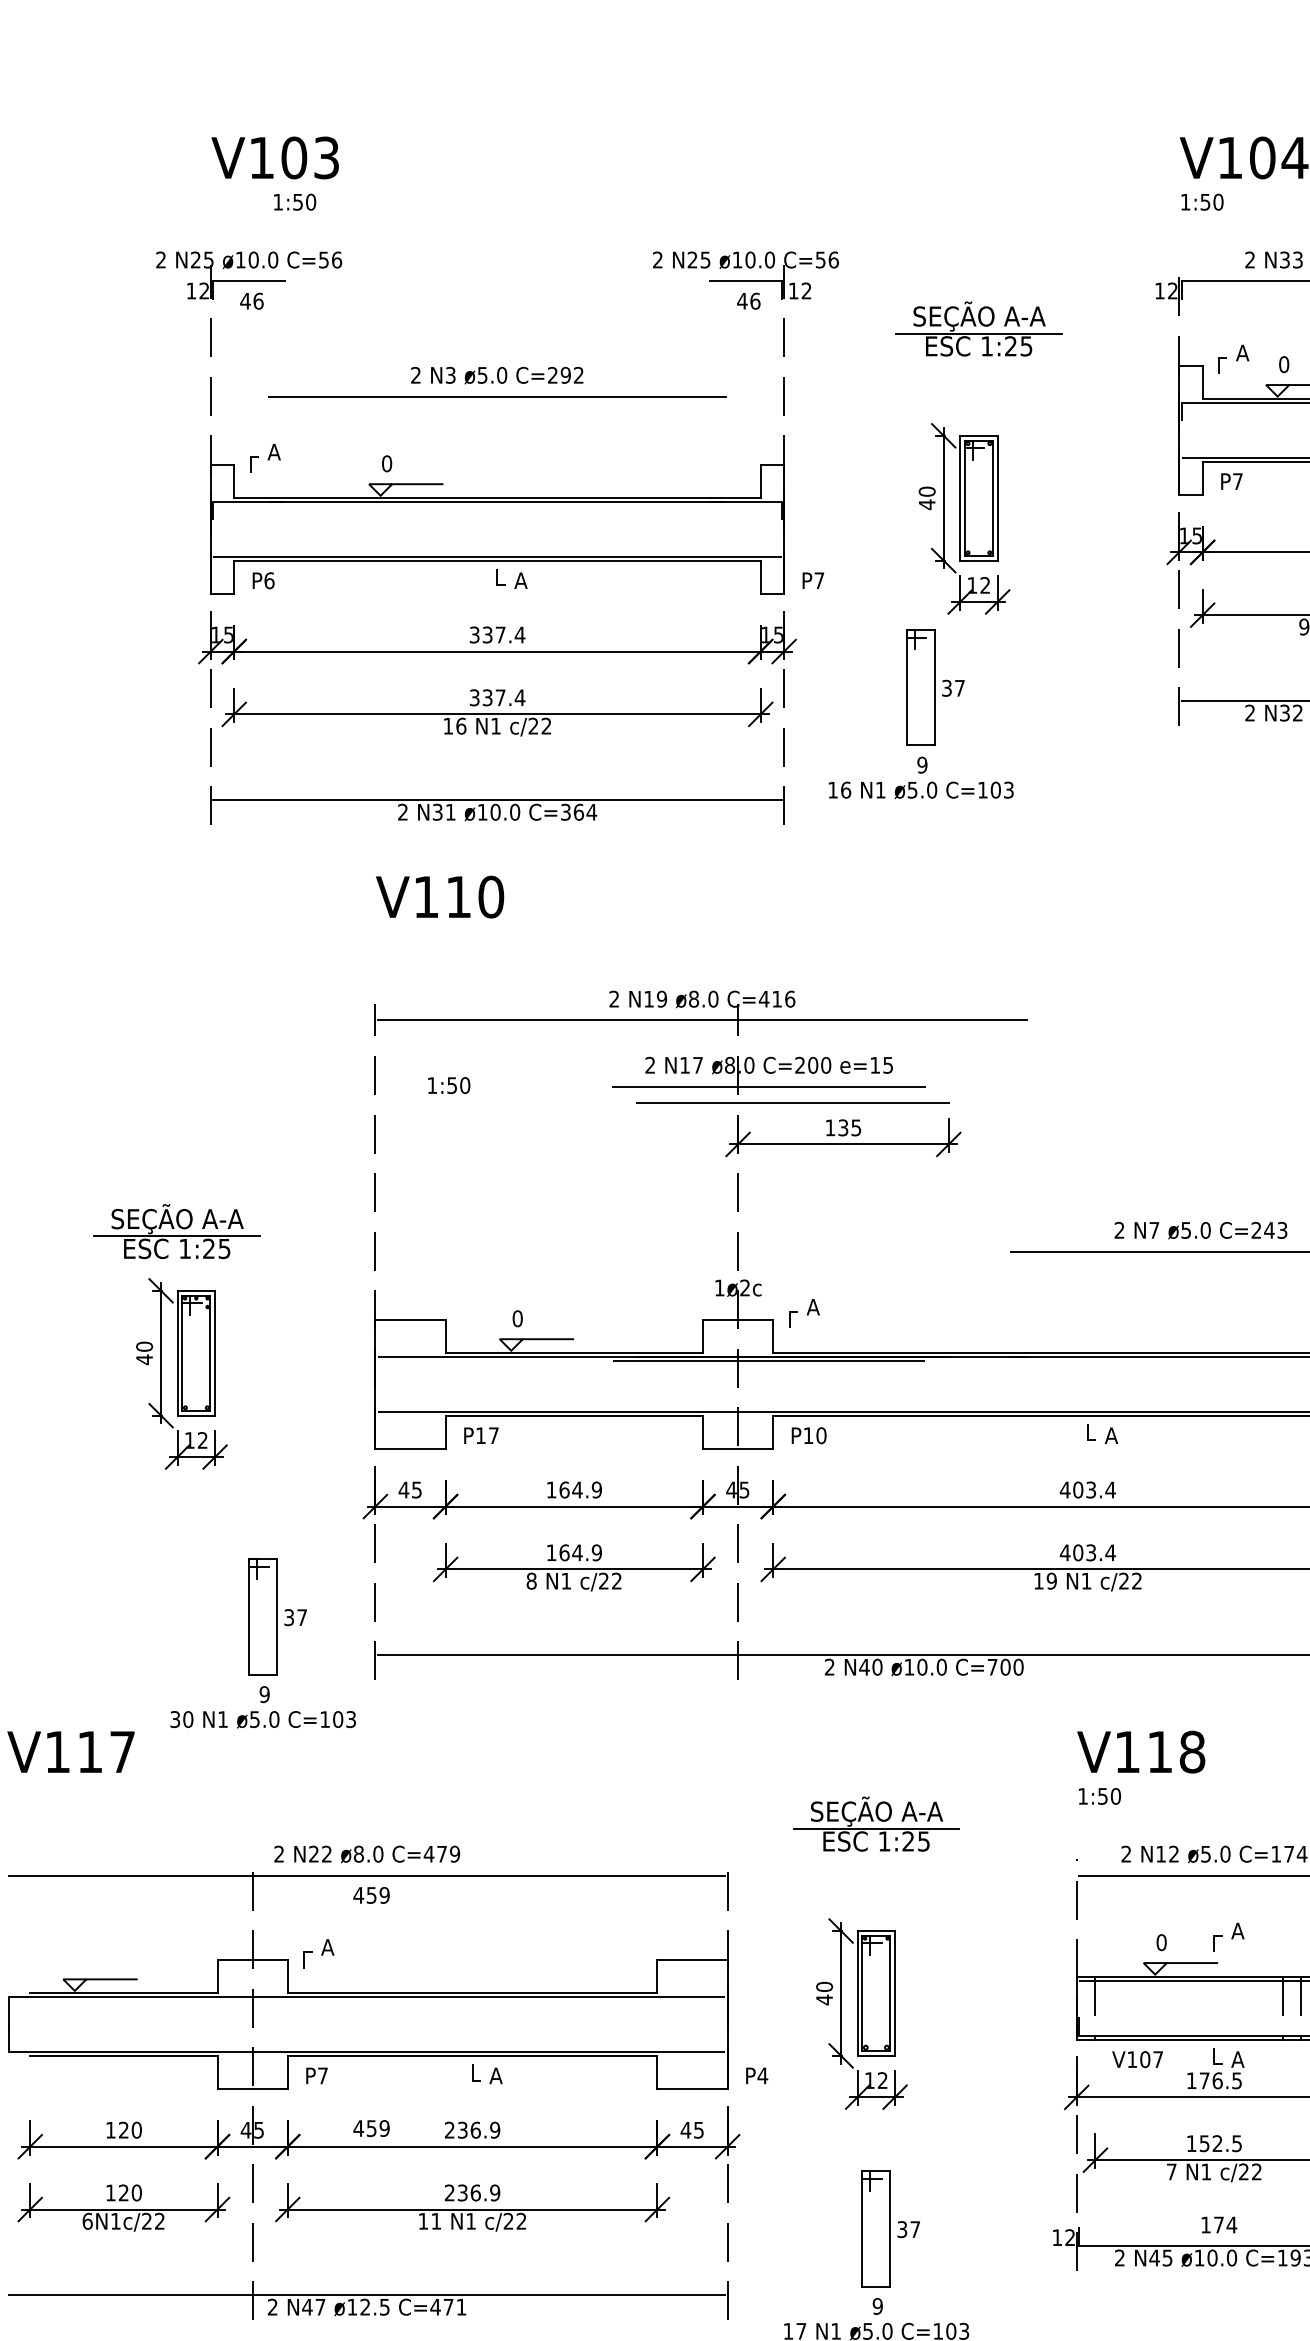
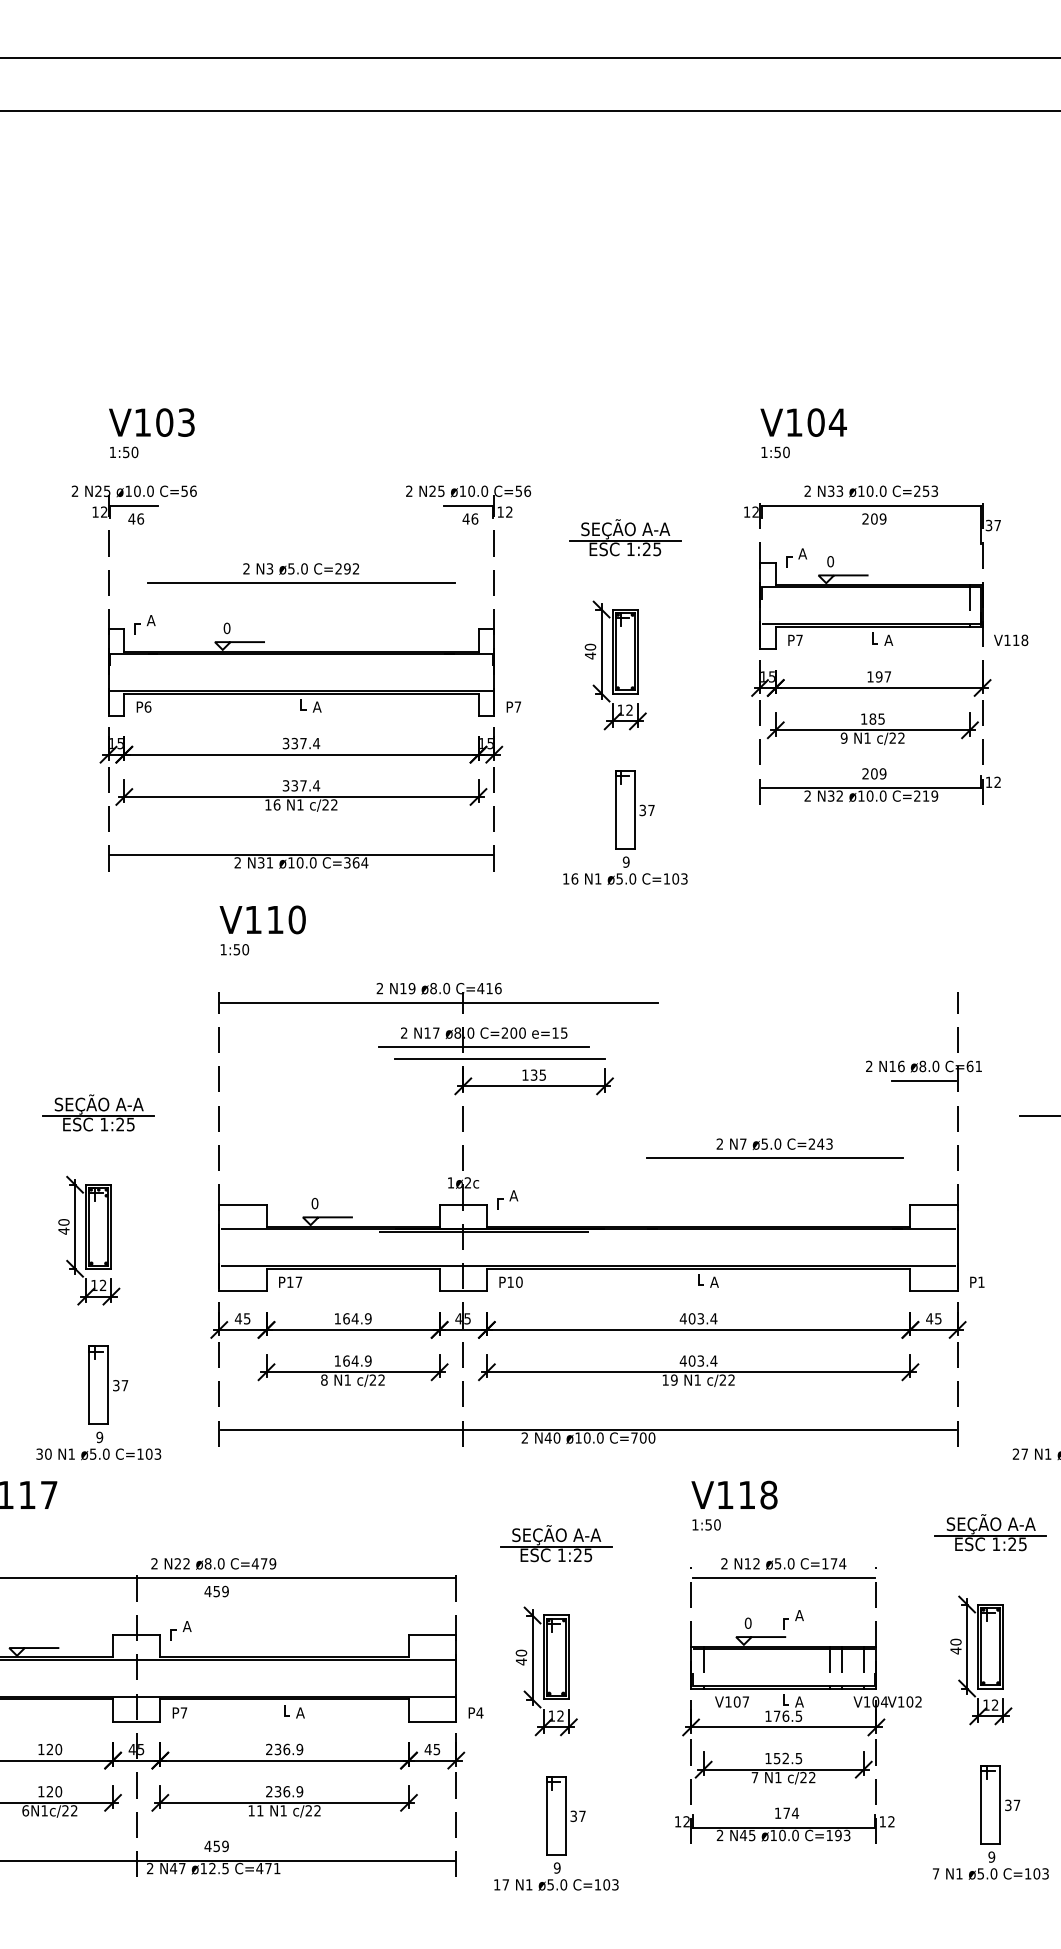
text: (295, 202) -> (124, 452), moved
part: (921, 713) -> (625, 827), moved
text: (448, 1085) -> (234, 949), moved
part: (176, 1230) -> (98, 1112), moved
part: (262, 1642) -> (98, 1402), moved
text: (371, 2128) -> (216, 1846), moved

